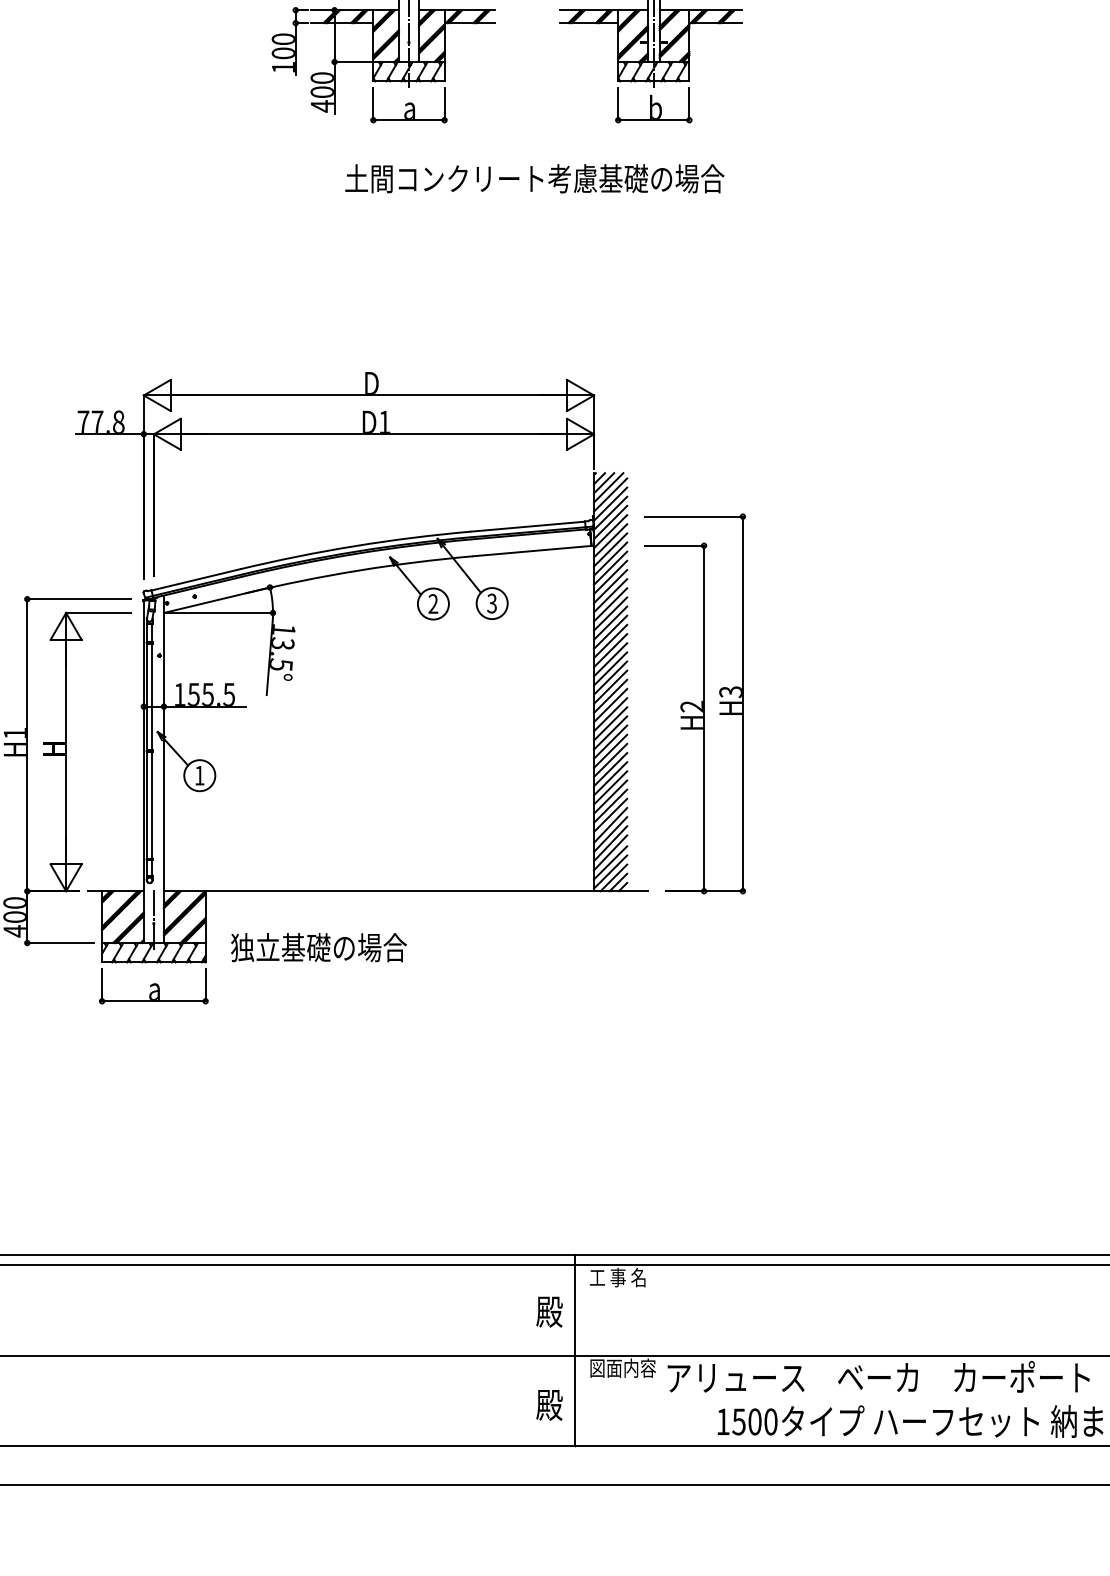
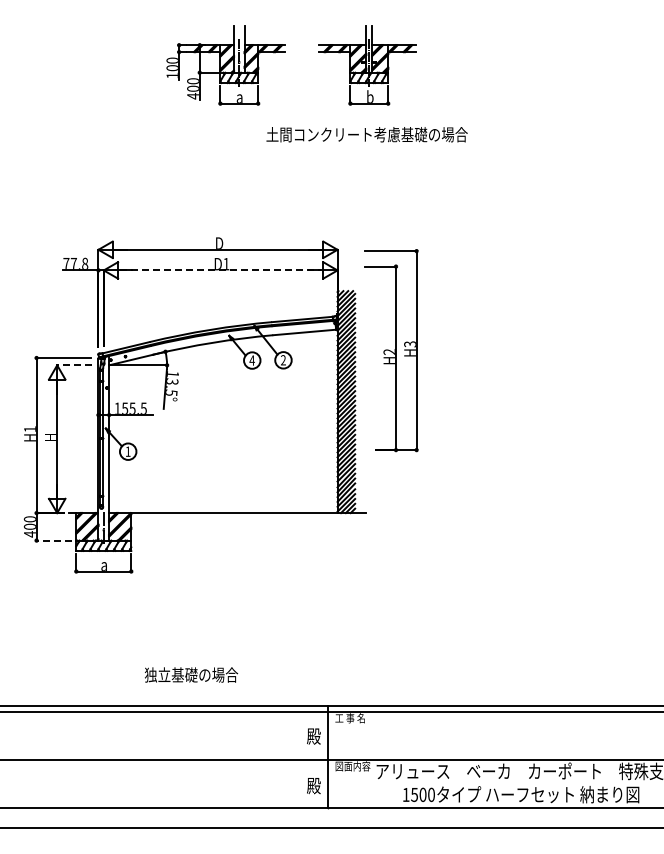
text: (533, 178) -> (366, 134), moved
line: (375, 434) -> (221, 270), solid -> dashed
text: (431, 603) -> (251, 360), 2 -> 4
text: (492, 603) -> (283, 360), 3 -> 2
line: (96, 613) -> (73, 365), solid -> dashed
part: (695, 703) -> (391, 350), moved
line: (61, 942) -> (54, 540), solid -> dashed
text: (318, 946) -> (191, 674), moved

